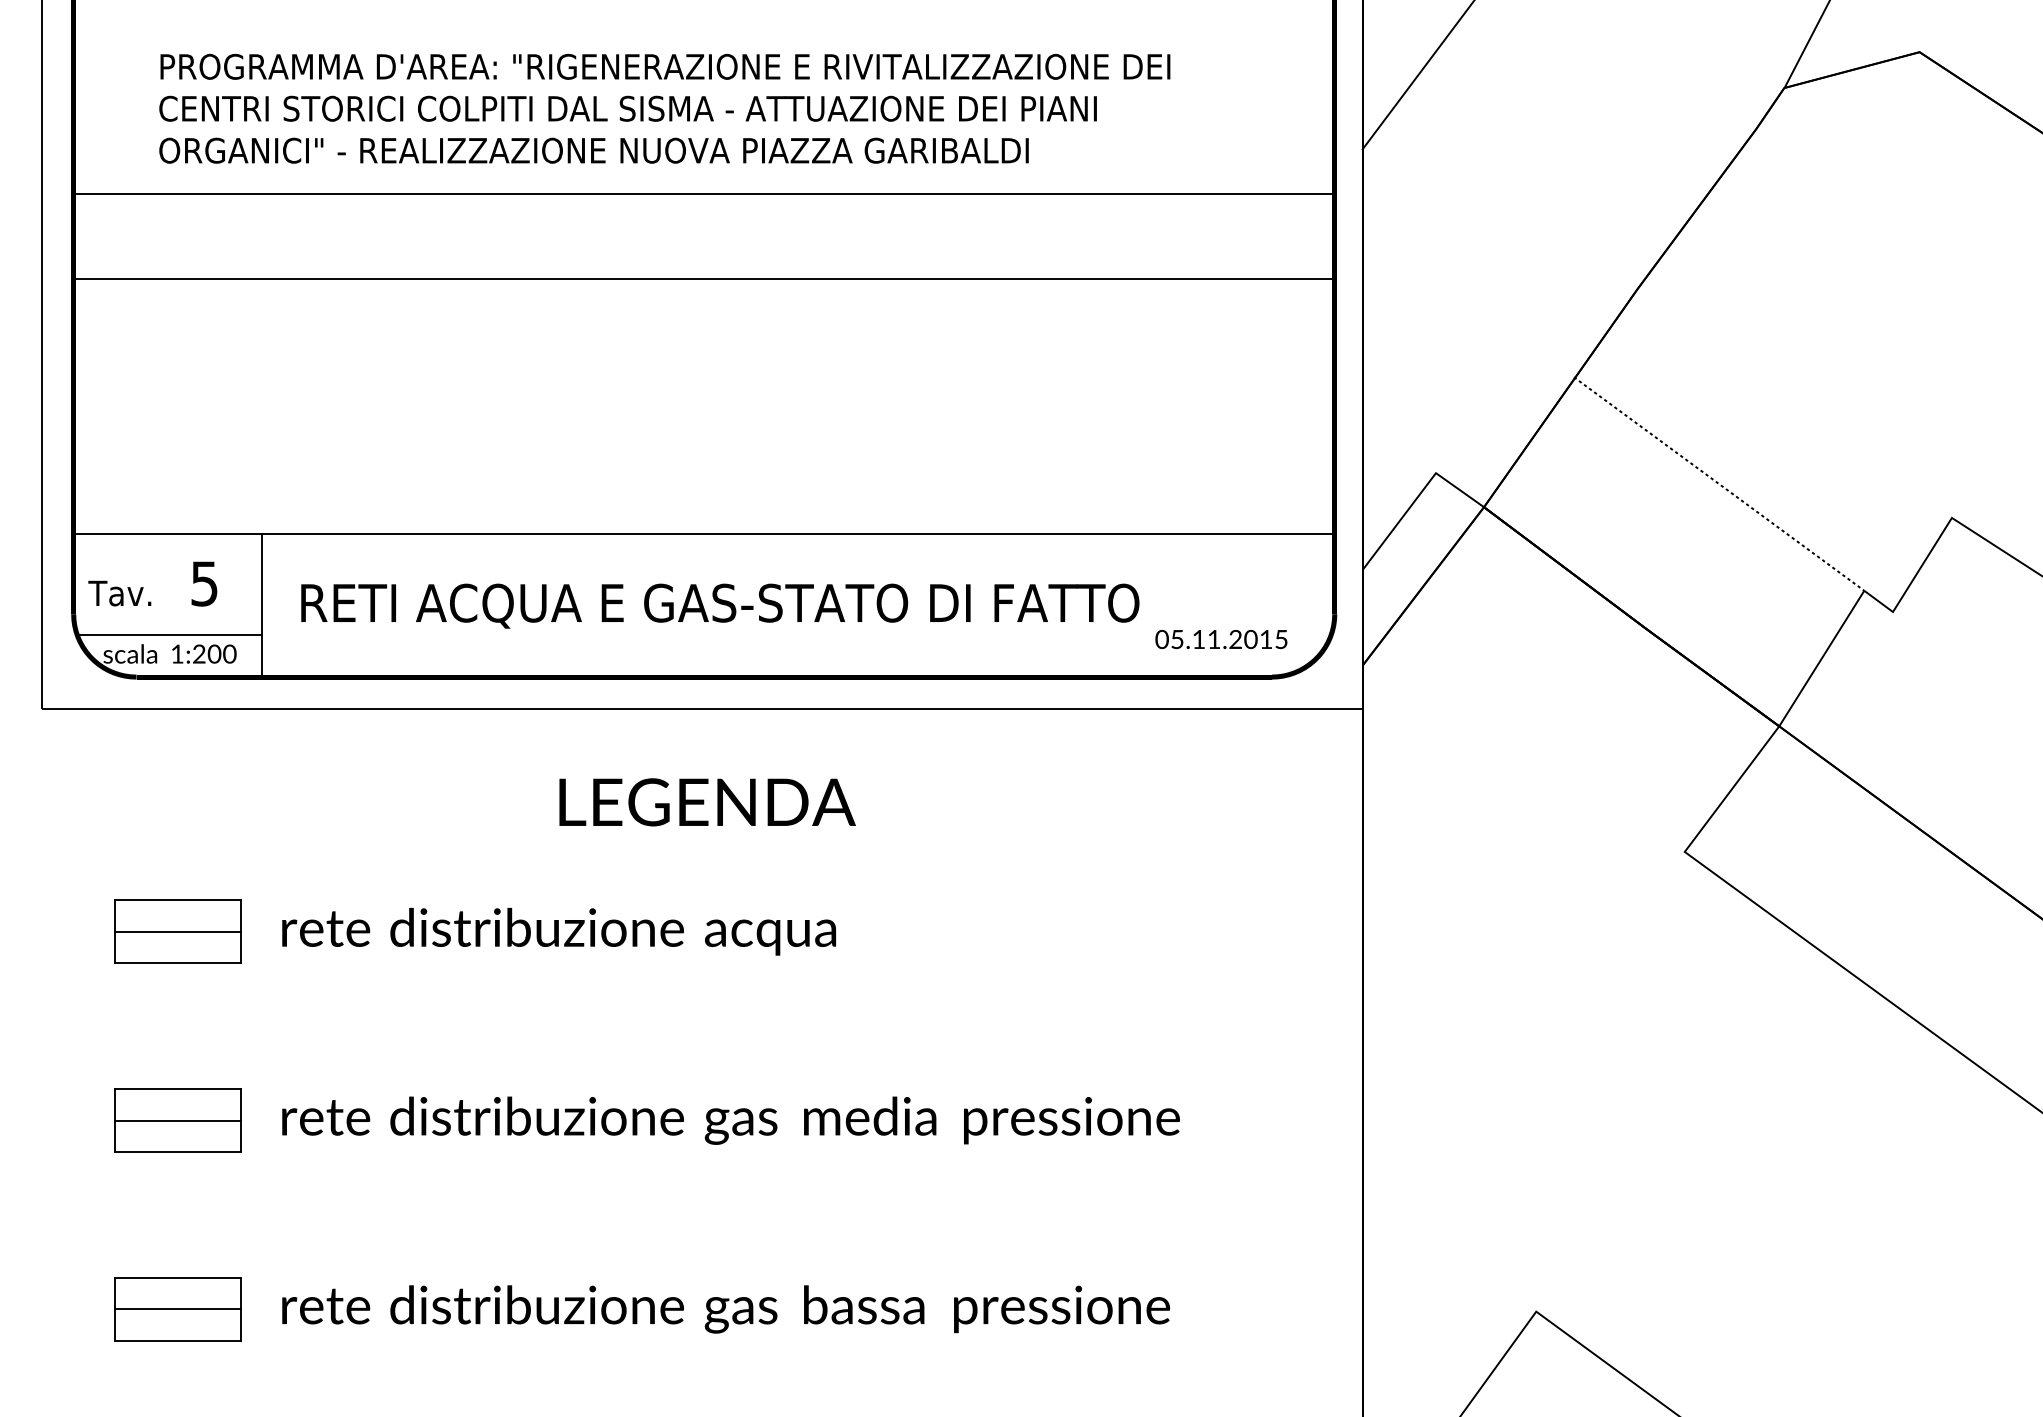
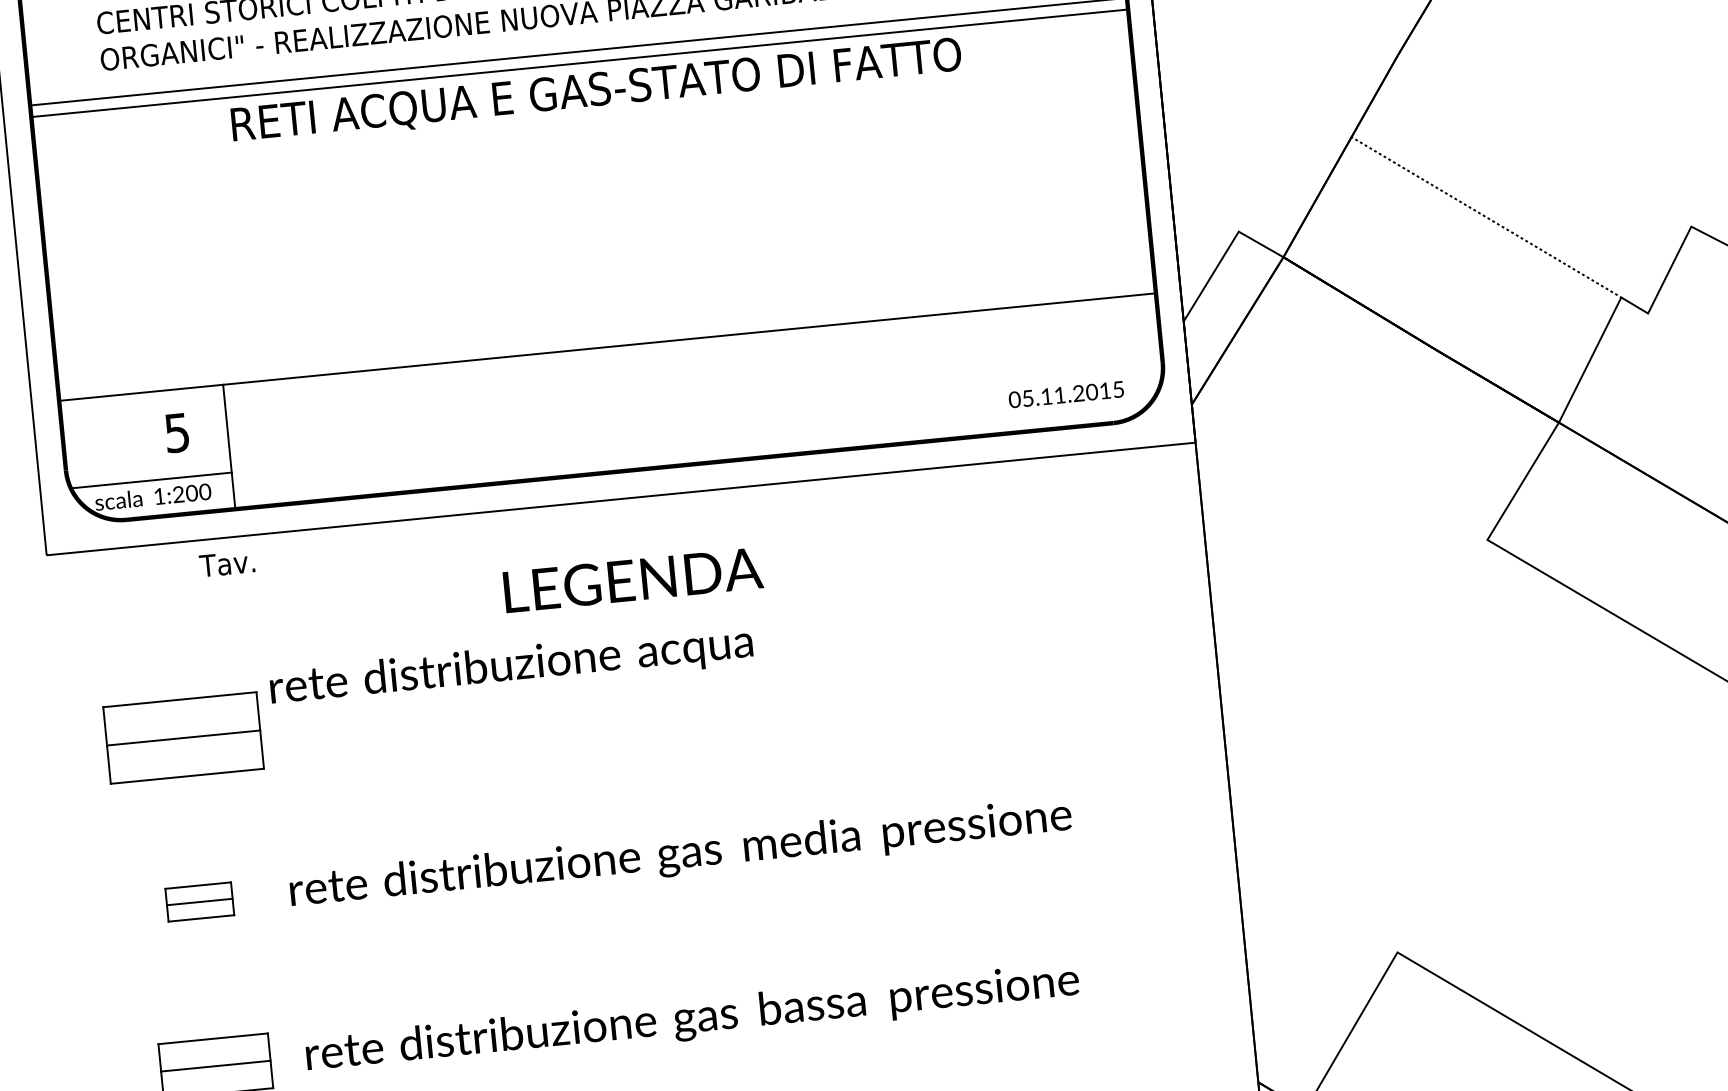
line: (702, 278) -> (578, 63), moved
text: (119, 593) -> (226, 563), moved
text: (720, 605) -> (596, 91), moved
part: (177, 931) -> (183, 737), size x1.4
text: (559, 931) -> (511, 666), moved
part: (177, 1120) -> (199, 902), size x0.6

